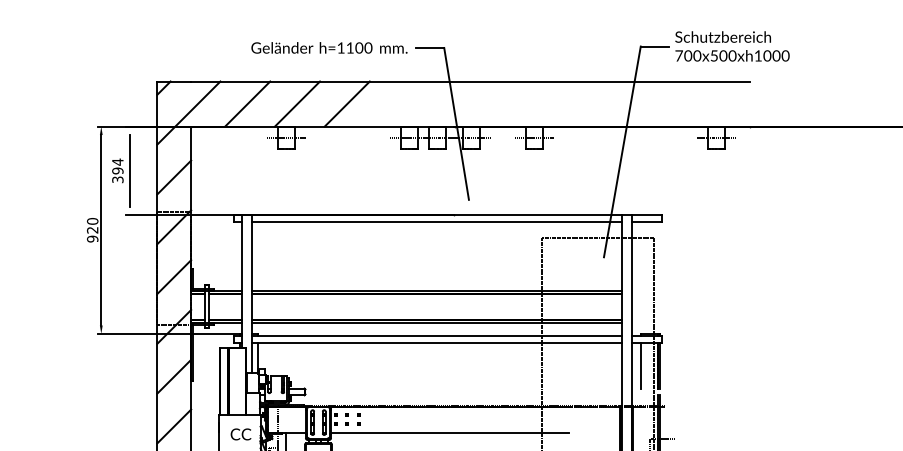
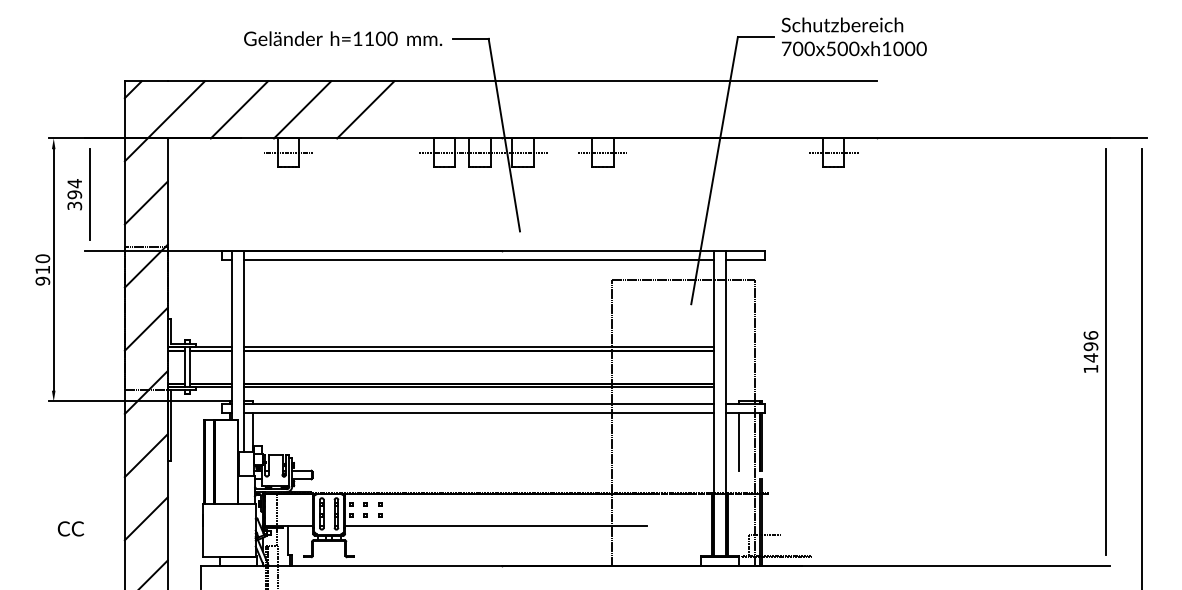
text: (92, 230) -> (42, 270), 920 -> 910
text: (240, 434) -> (70, 528), moved

